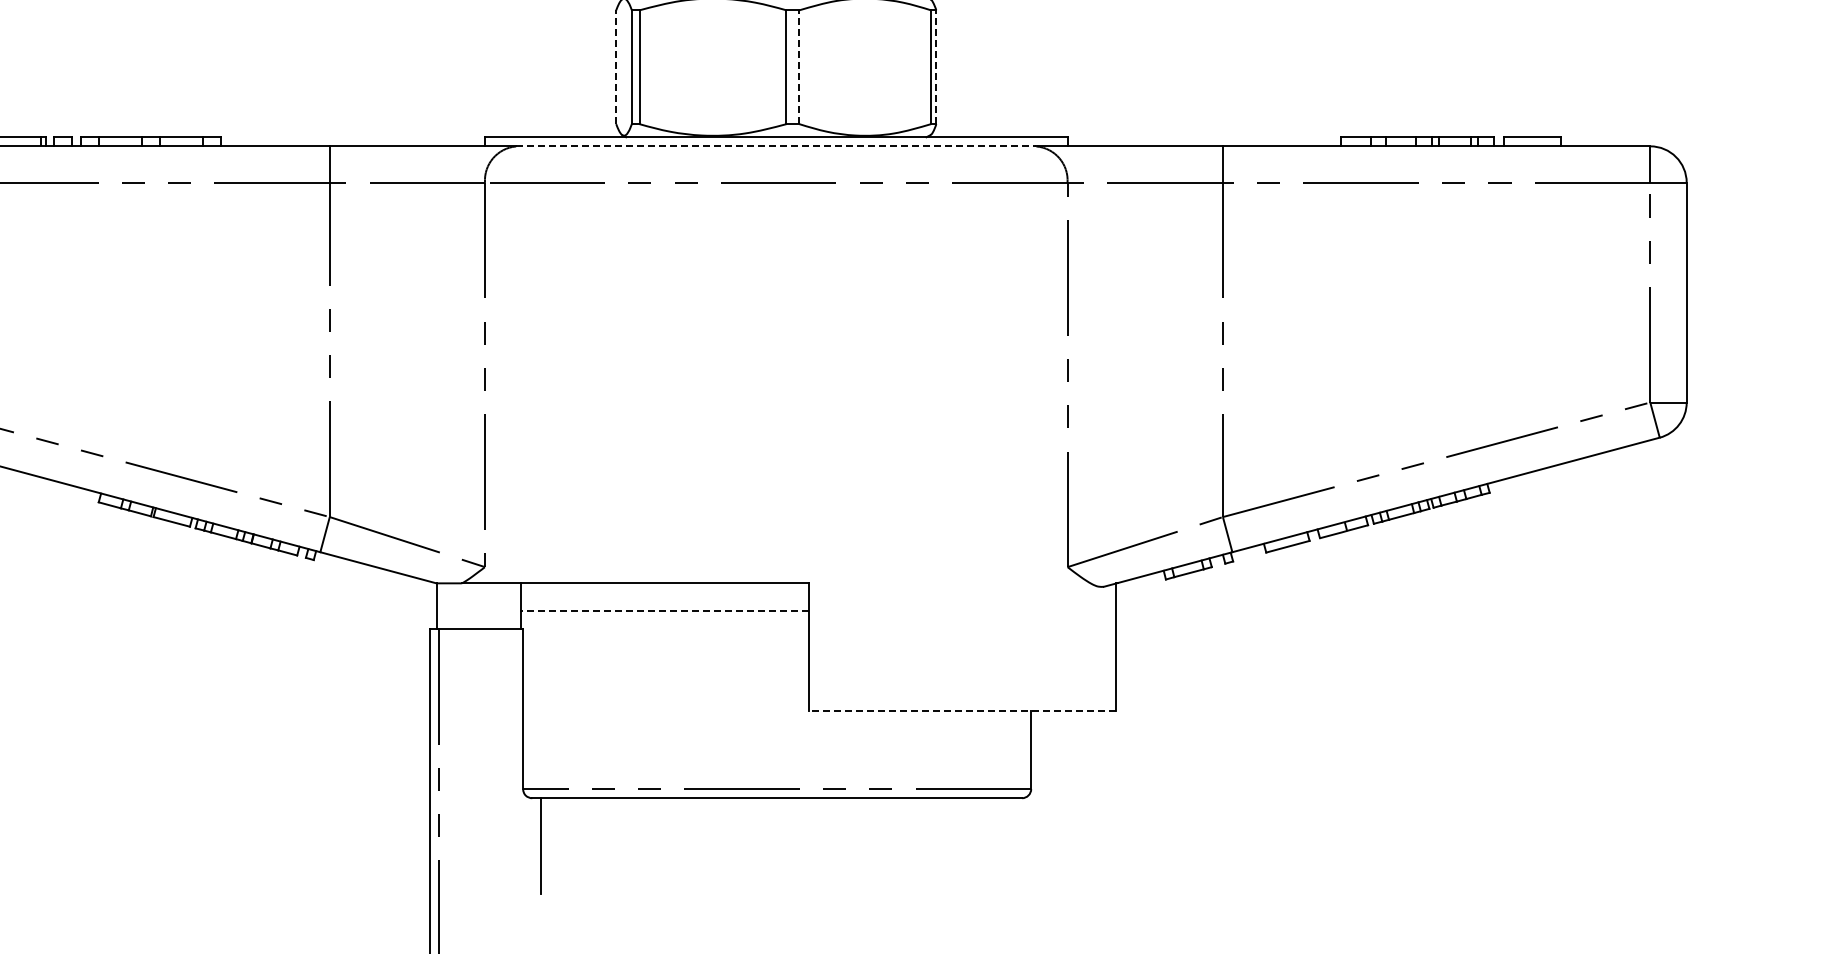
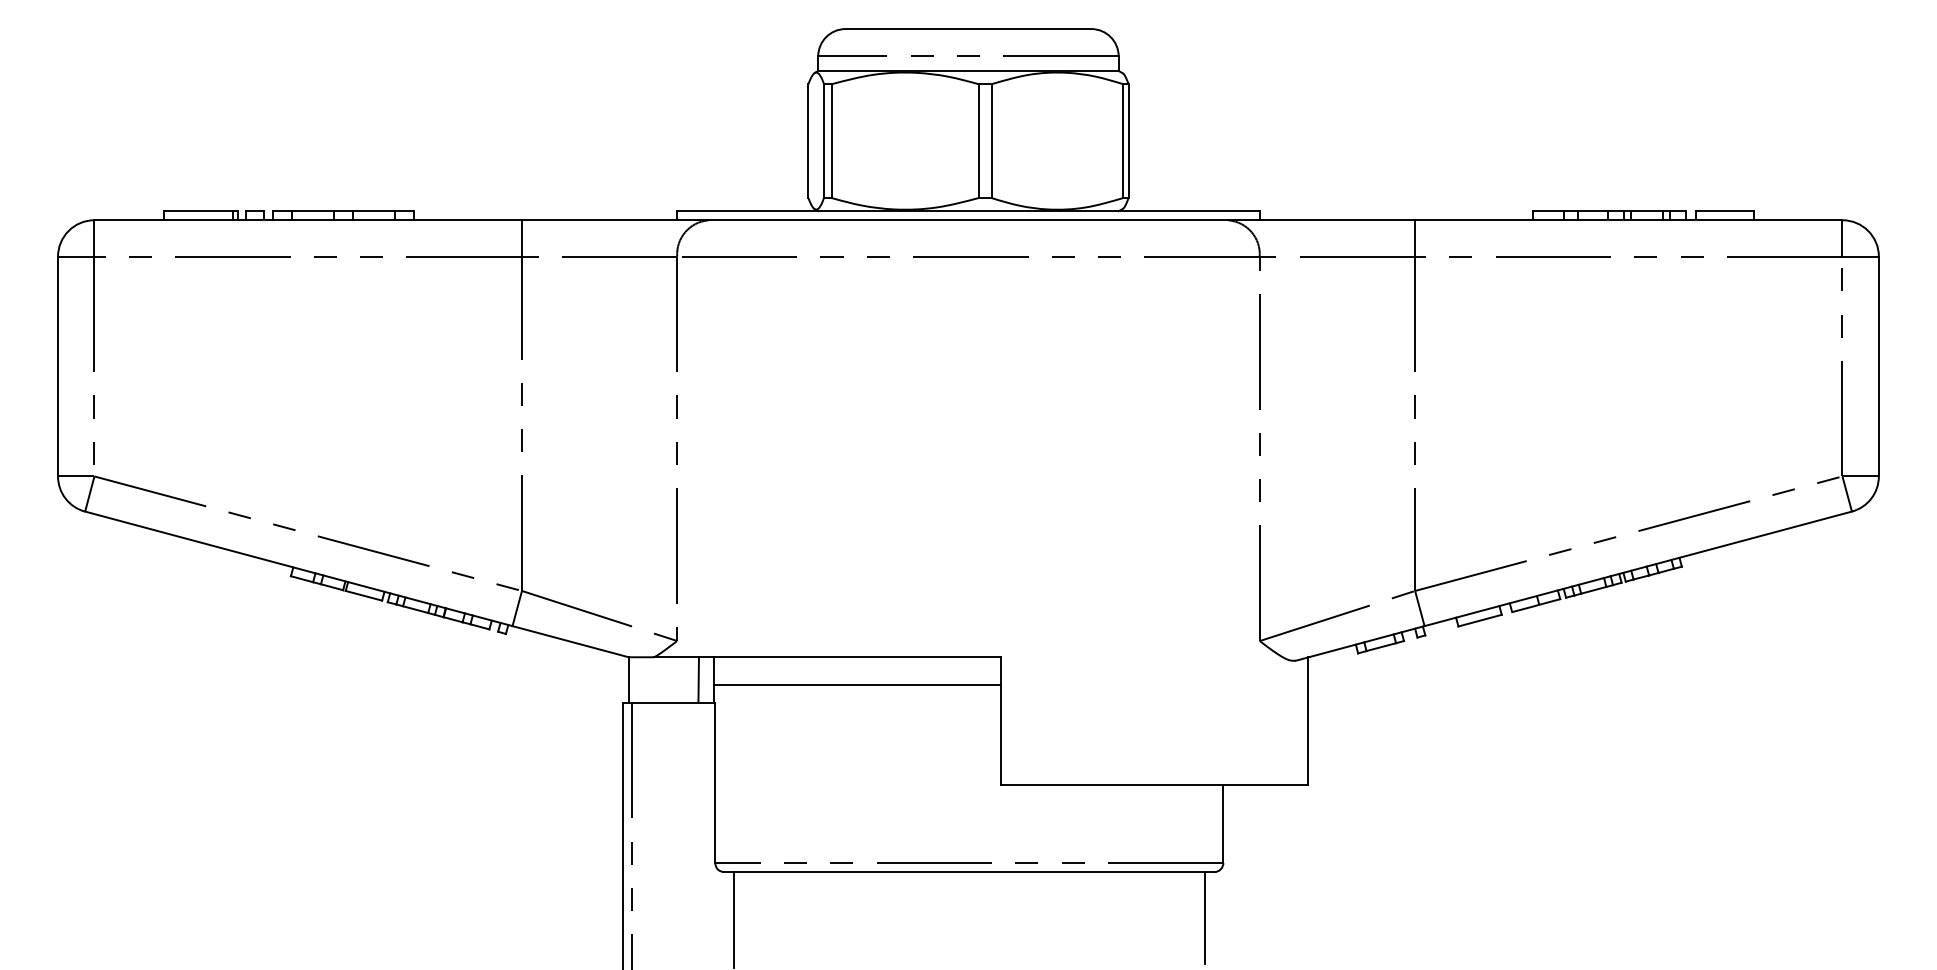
line: (616, 67) -> (808, 141), dashed -> solid
line: (799, 67) -> (991, 141), dashed -> solid
line: (936, 67) -> (1128, 141), dashed -> solid
line: (776, 146) -> (968, 220), dashed -> solid
line: (506, 605) -> (698, 679), added
line: (665, 610) -> (857, 684), dashed -> solid
line: (962, 710) -> (1154, 784), dashed -> solid
line: (1013, 843) -> (1205, 917), added

